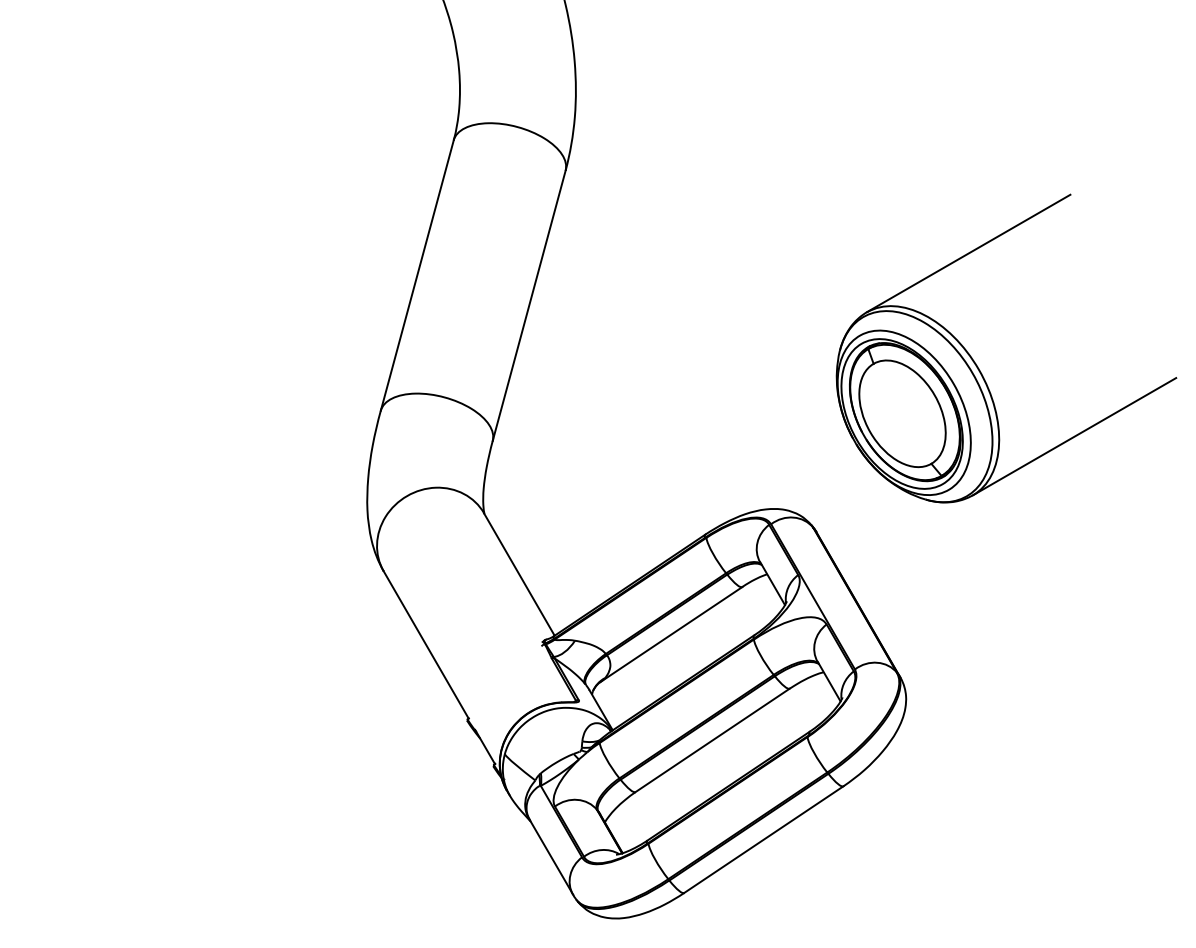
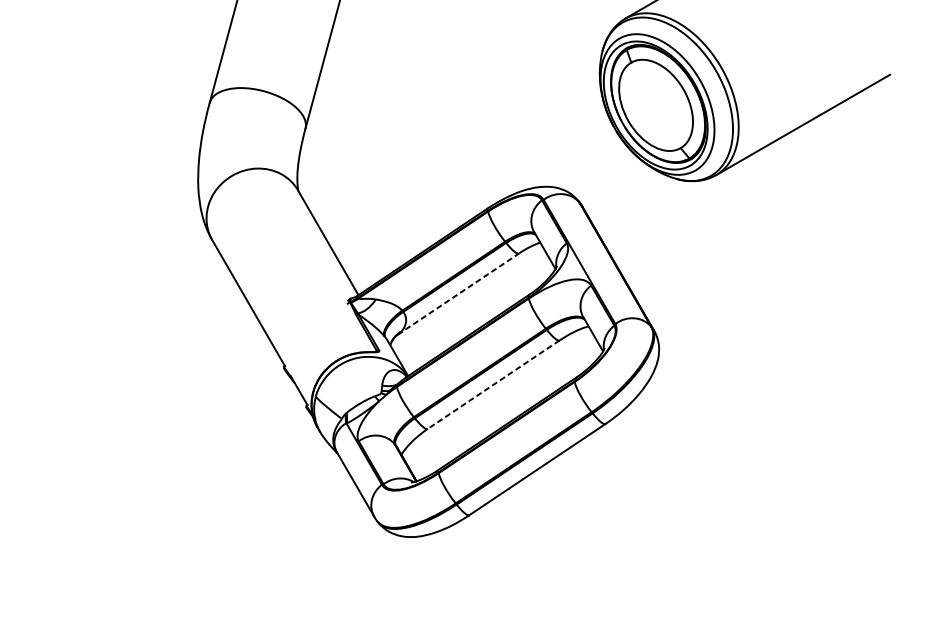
line: (671, 634) -> (458, 294), solid -> dashed
line: (712, 740) -> (493, 384), solid -> dashed

